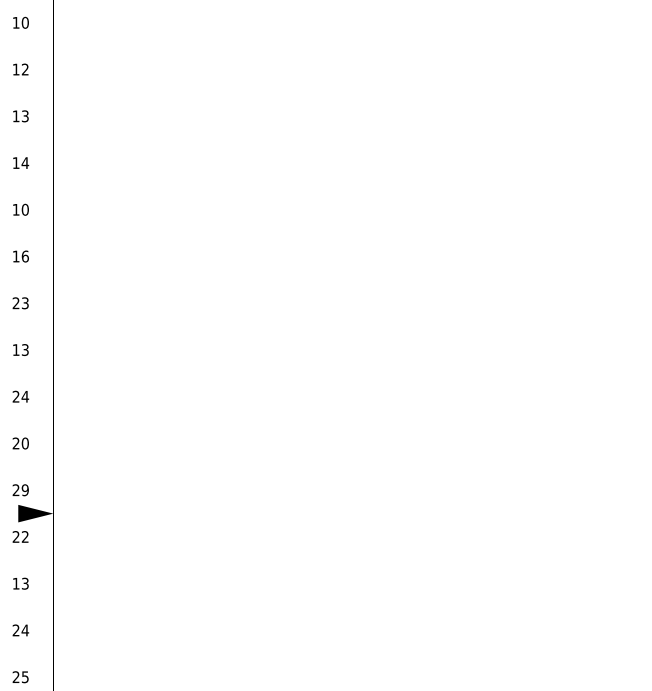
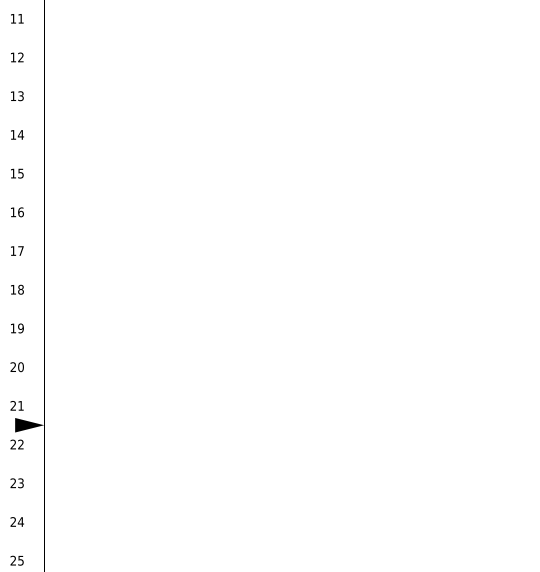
text: (24, 22) -> (20, 18), 10 -> 11
text: (24, 209) -> (20, 173), 10 -> 15
text: (20, 303) -> (16, 251), 23 -> 17
text: (24, 349) -> (20, 289), 13 -> 18
text: (20, 396) -> (16, 328), 24 -> 19
text: (24, 490) -> (20, 406), 29 -> 21
text: (15, 583) -> (12, 483), 13 -> 23

